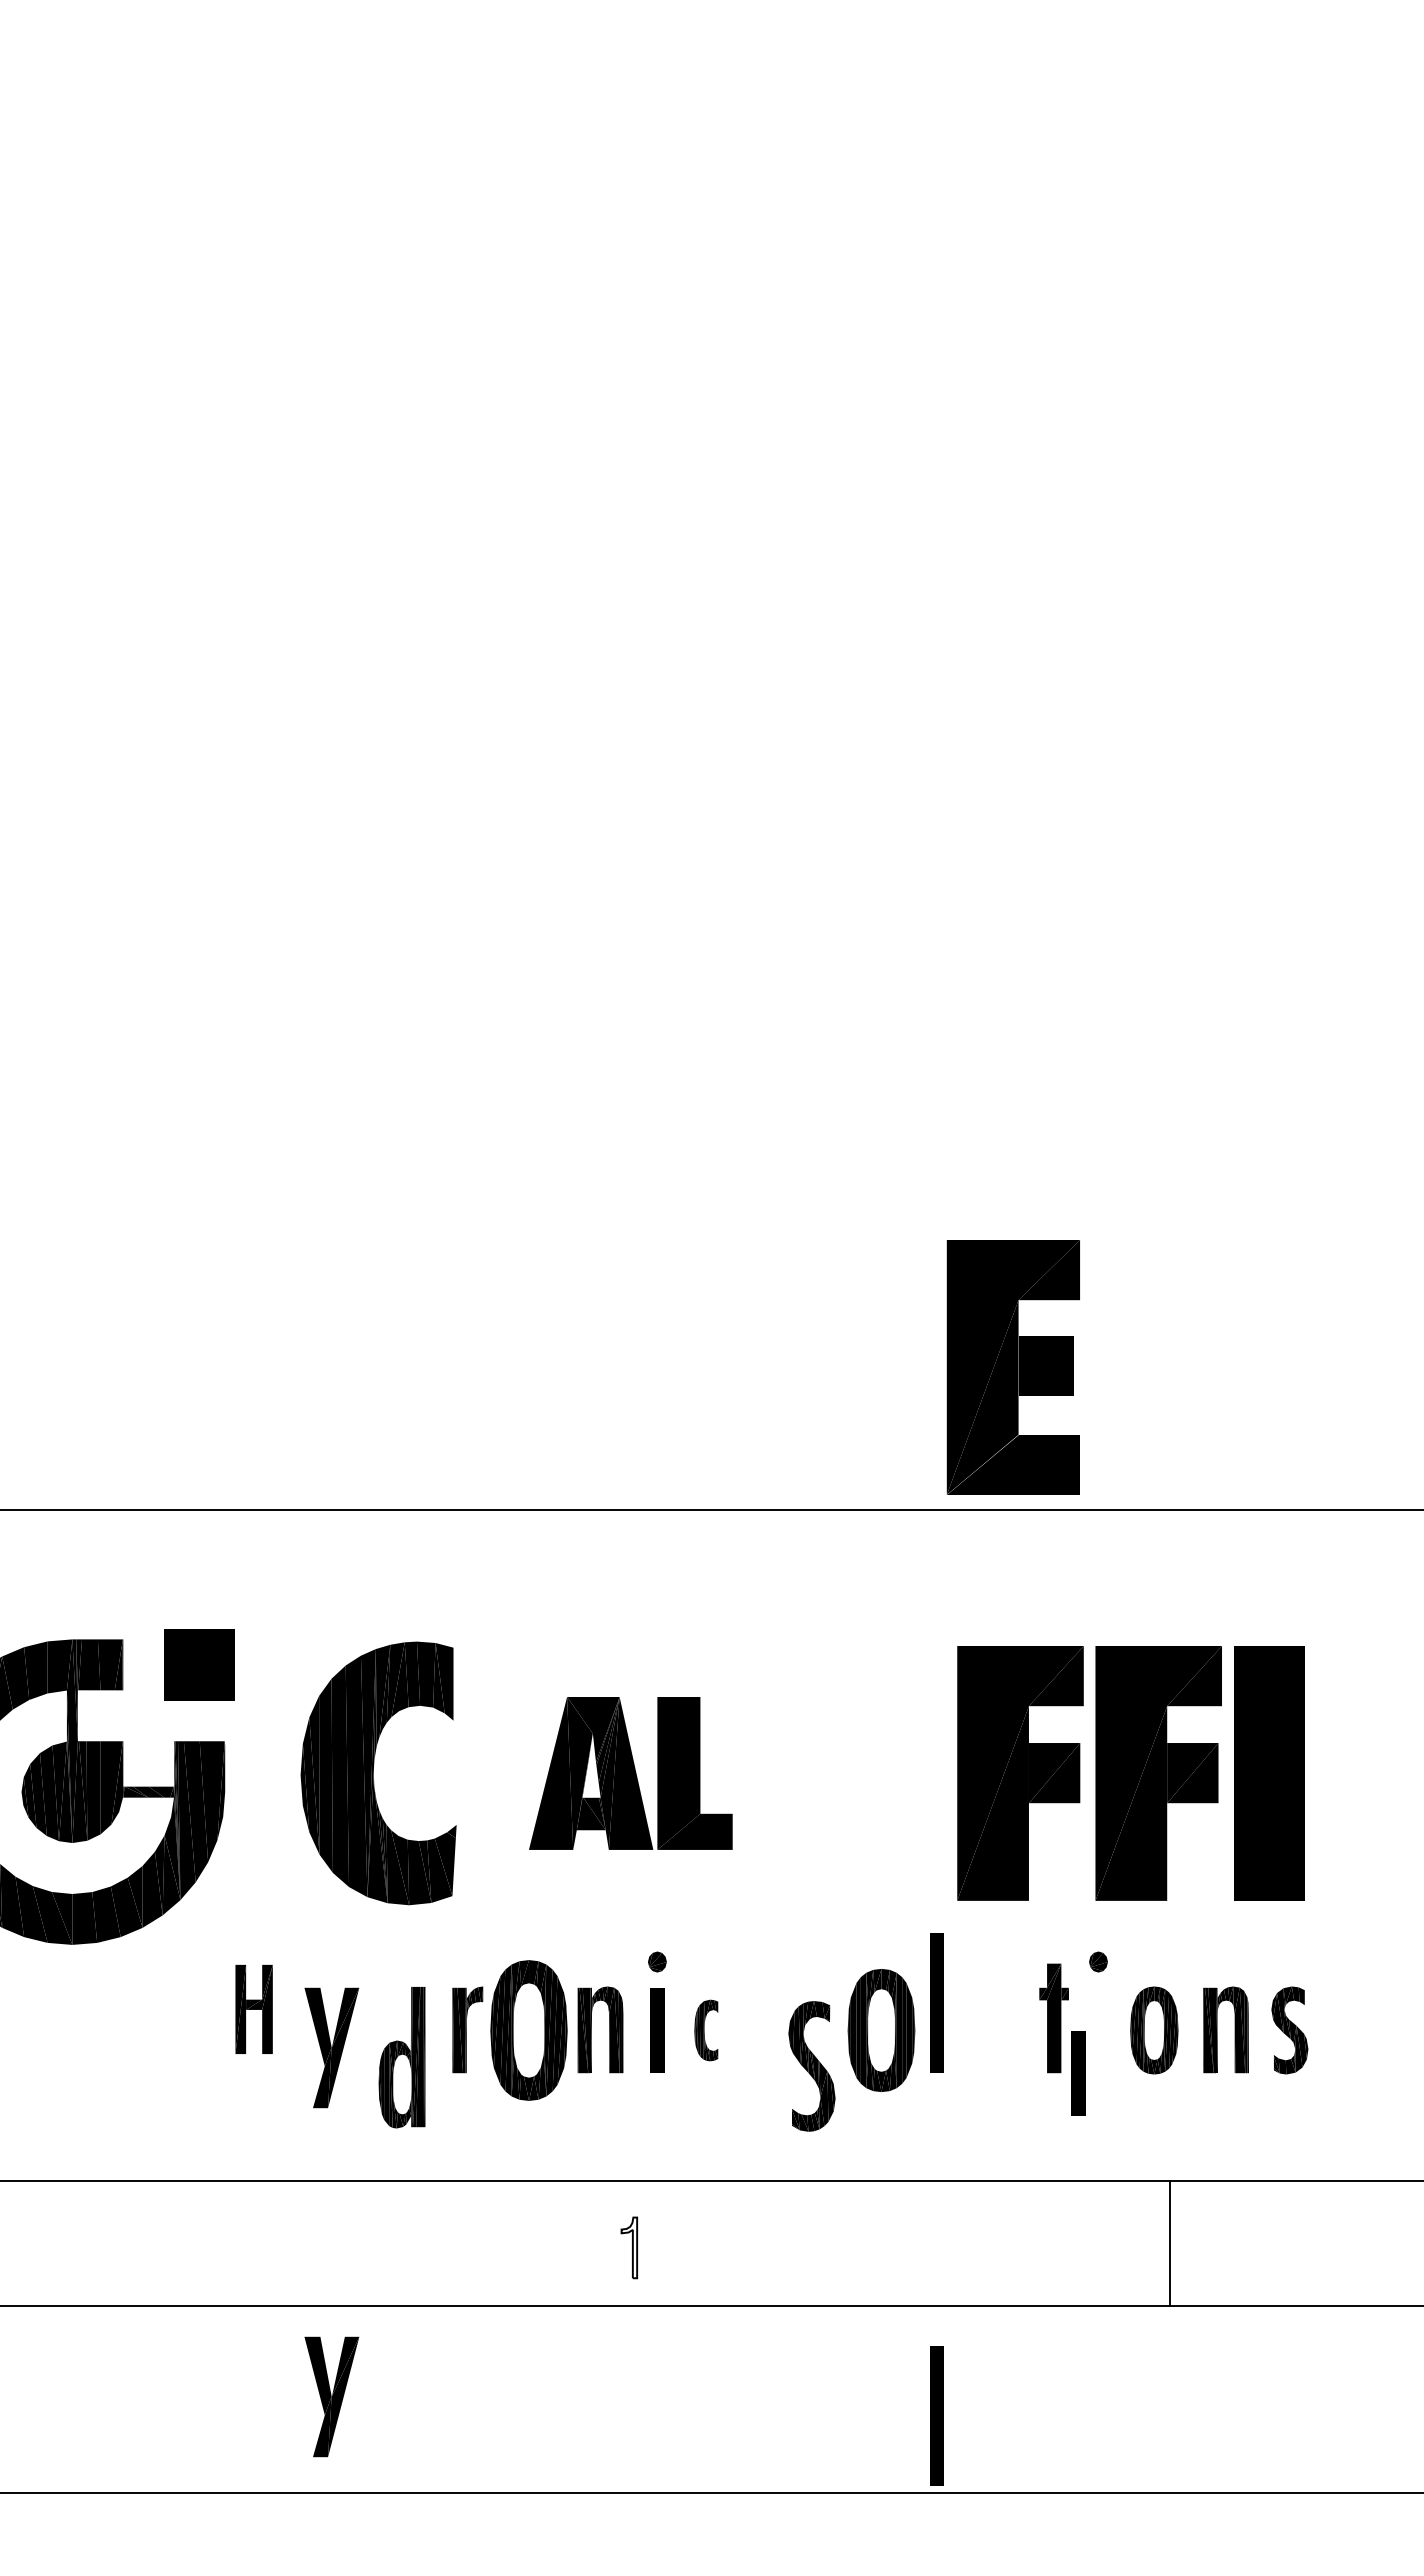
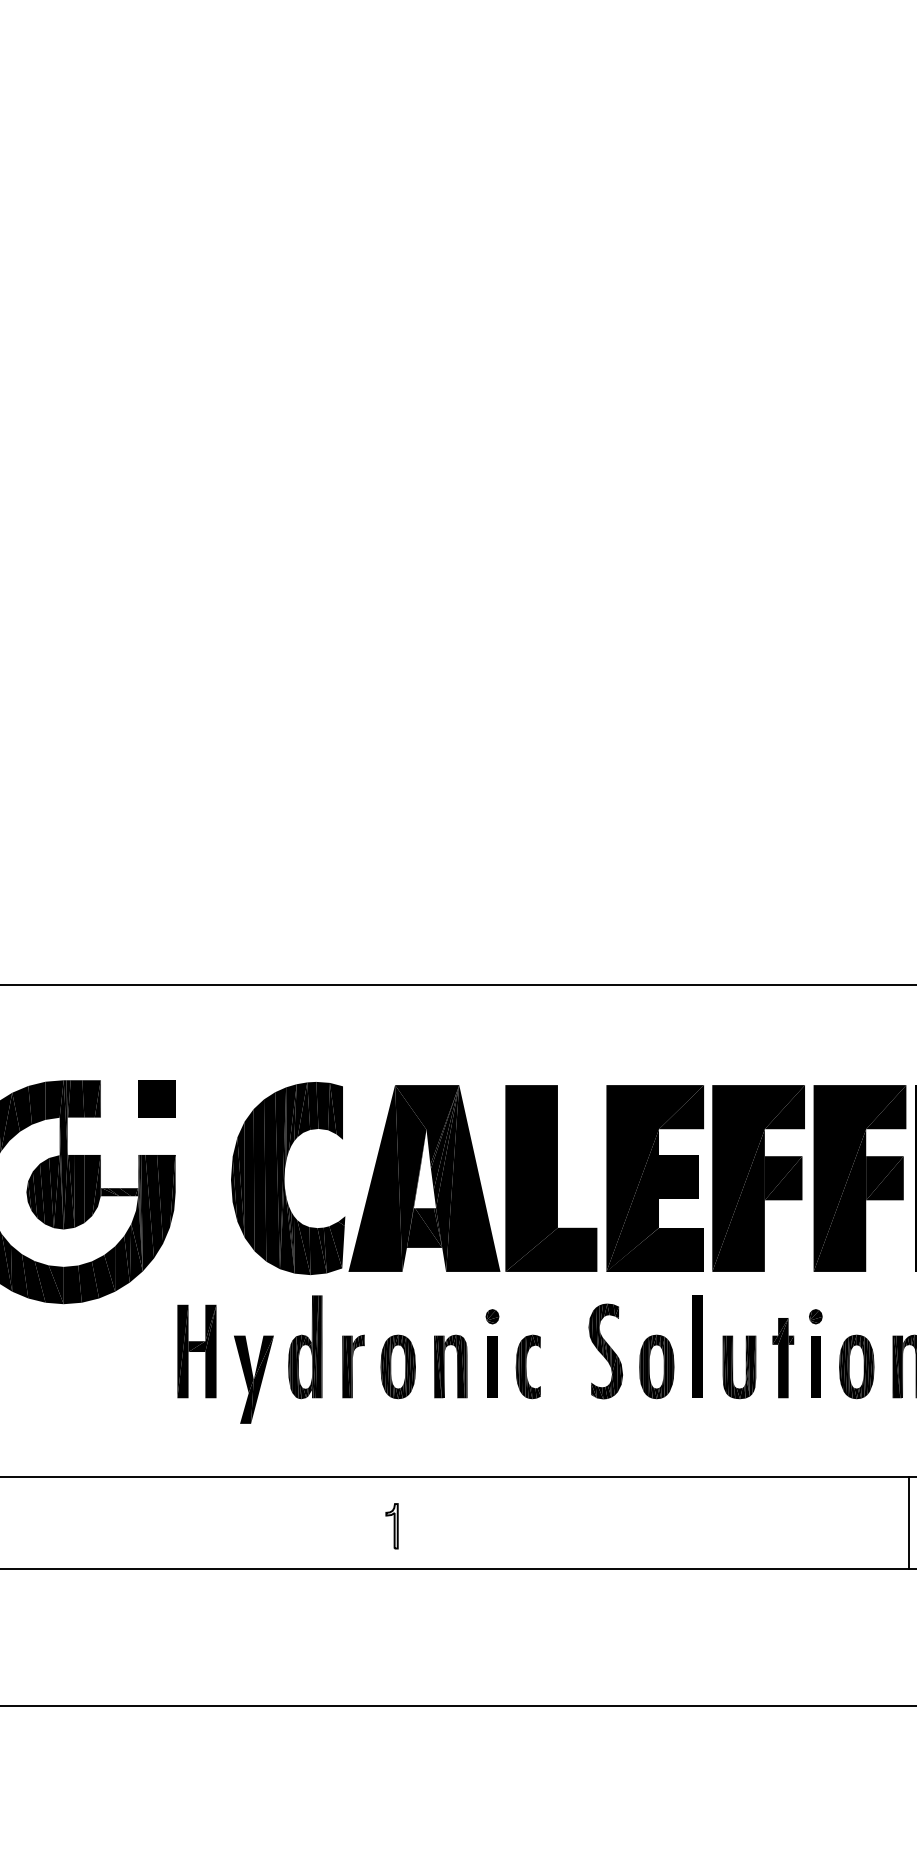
part: (1012, 1367) -> (654, 1178), moved
part: (199, 1664) -> (156, 1098), size x0.71
part: (630, 1773) -> (472, 1178), size x1.67
part: (253, 2009) -> (196, 1351), size x1.43
part: (528, 2030) -> (398, 1366), size x0.62
part: (706, 2030) -> (528, 1366), size x1.43
part: (881, 2030) -> (656, 1366), size x0.71
part: (985, 2030) -> (733, 1366), added
part: (401, 2057) -> (304, 1347), moved
part: (811, 2066) -> (605, 1351), moved
part: (1078, 2073) -> (815, 1366), moved
line: (1169, 2242) -> (908, 1522), moved
part: (628, 2247) -> (391, 1526), moved
part: (331, 2396) -> (253, 1635), removed
part: (936, 2415) -> (697, 1649), removed

